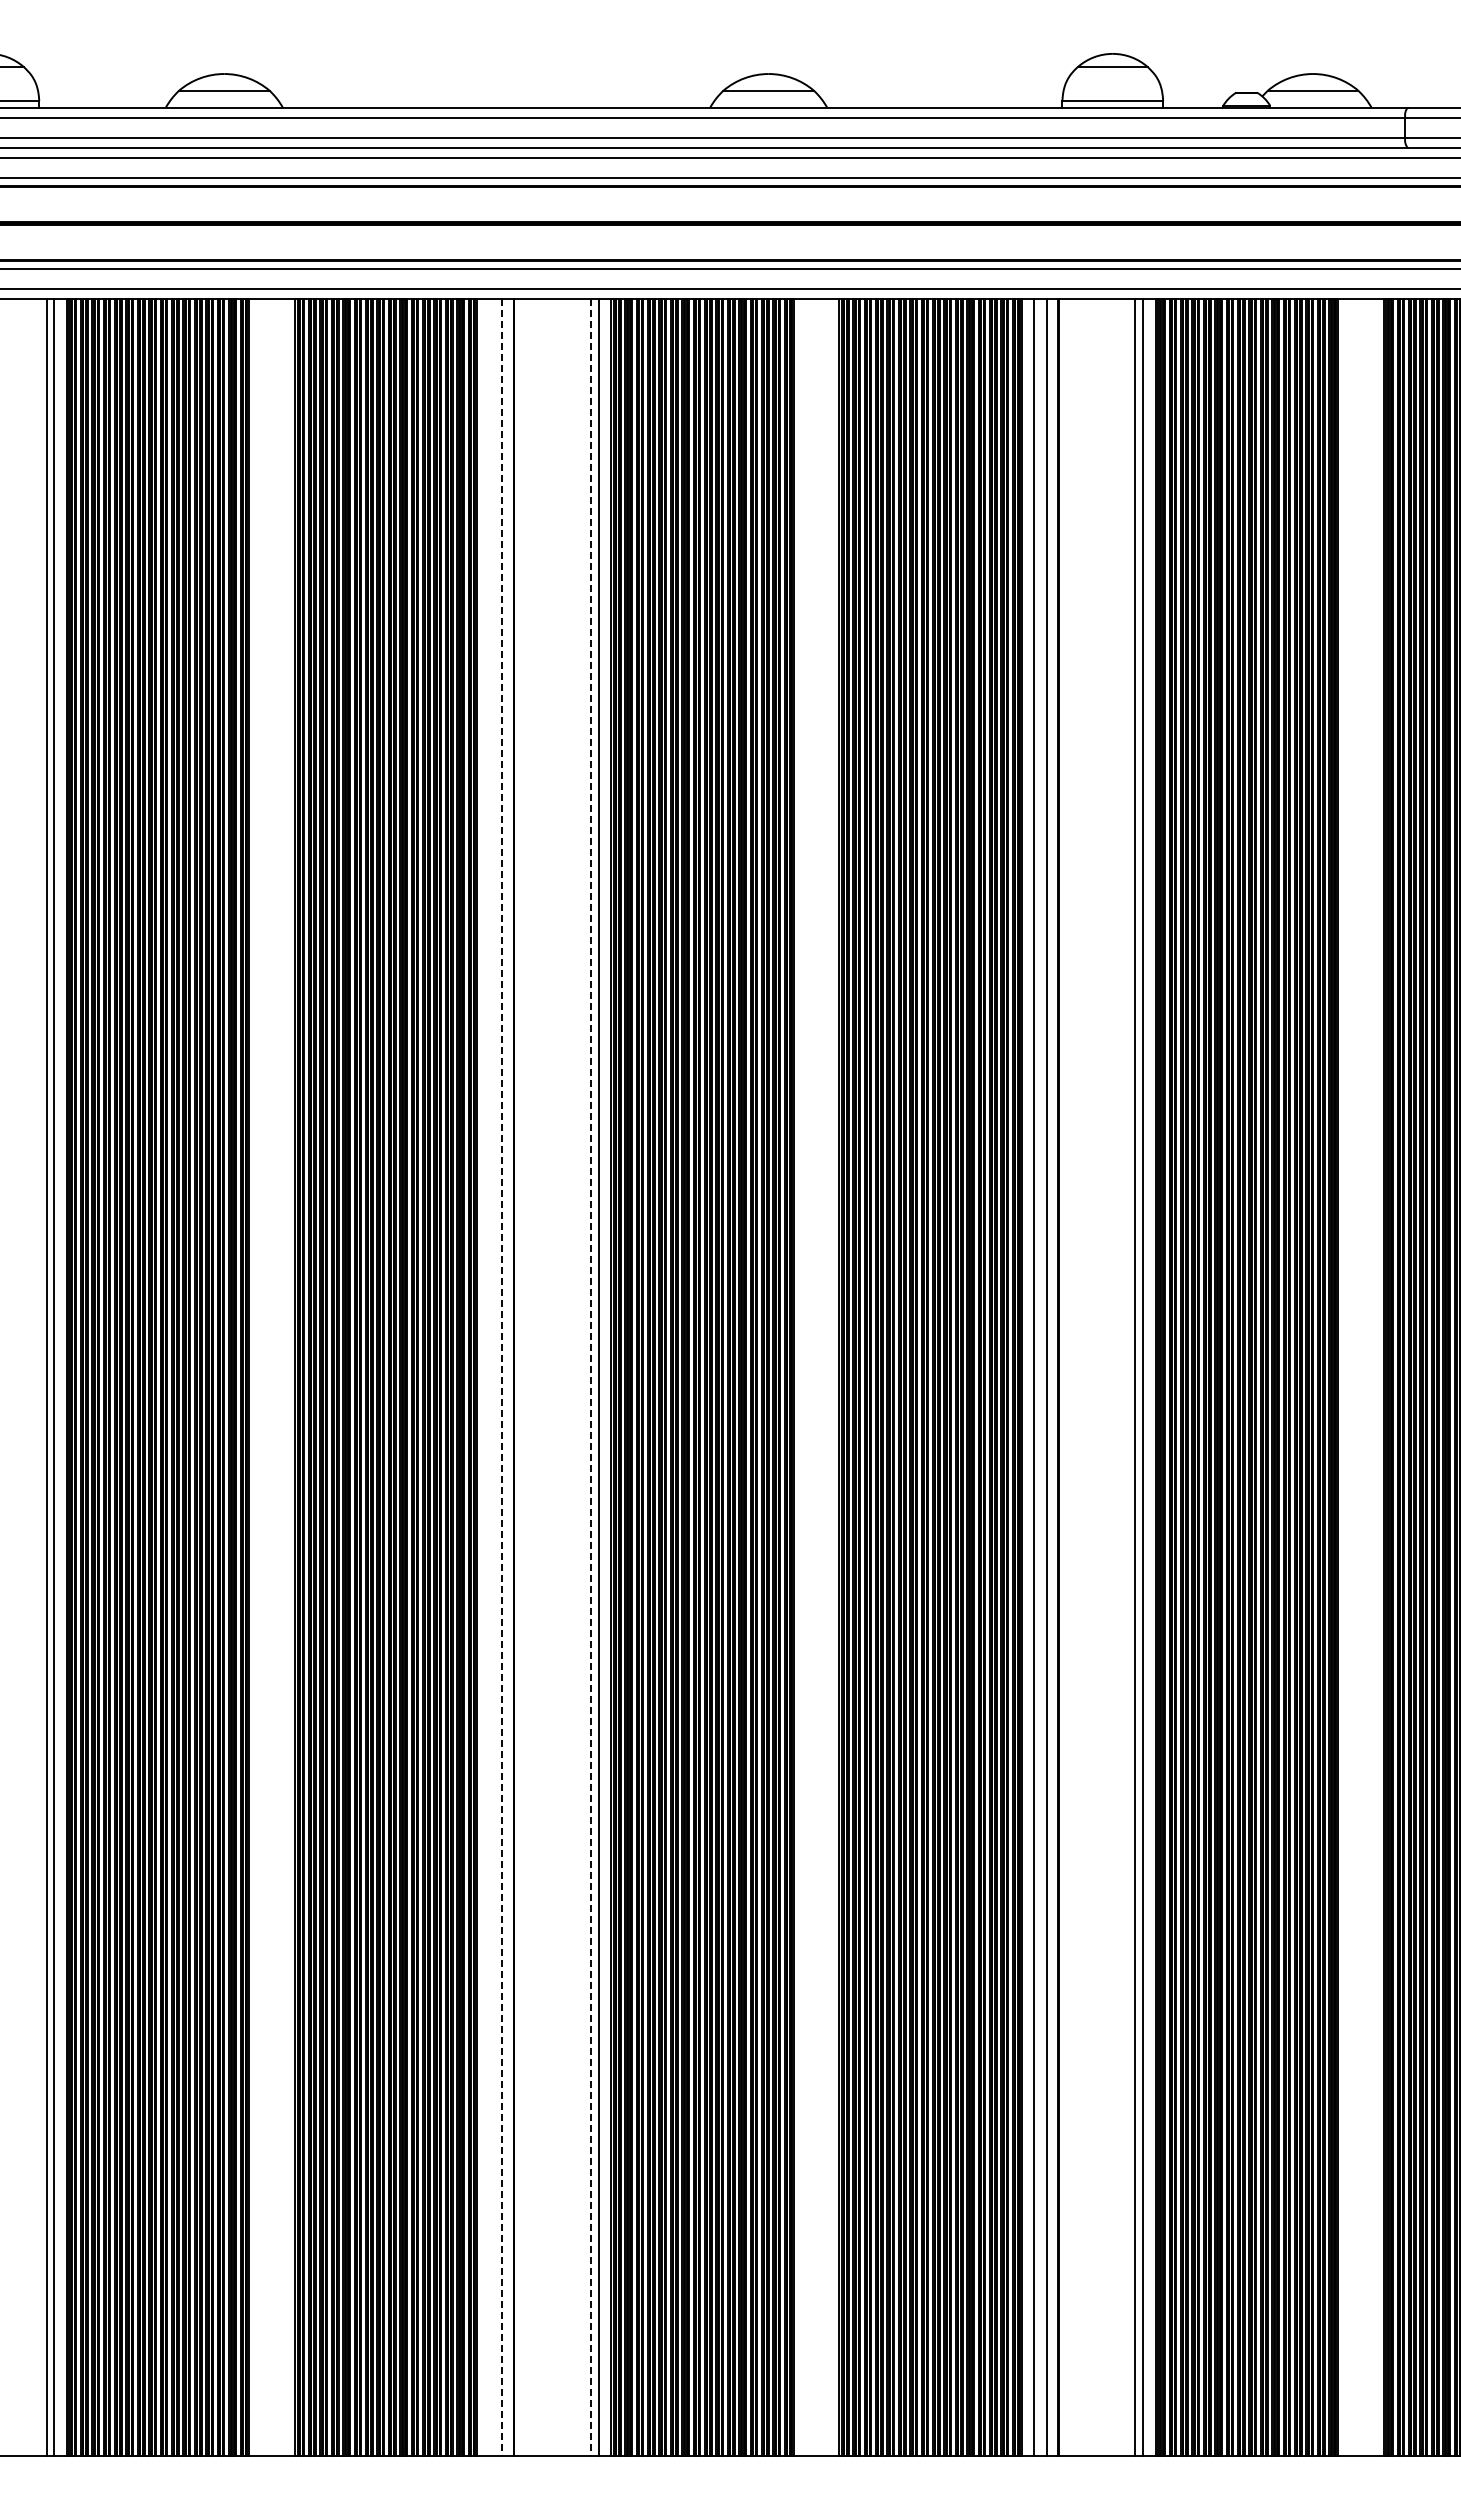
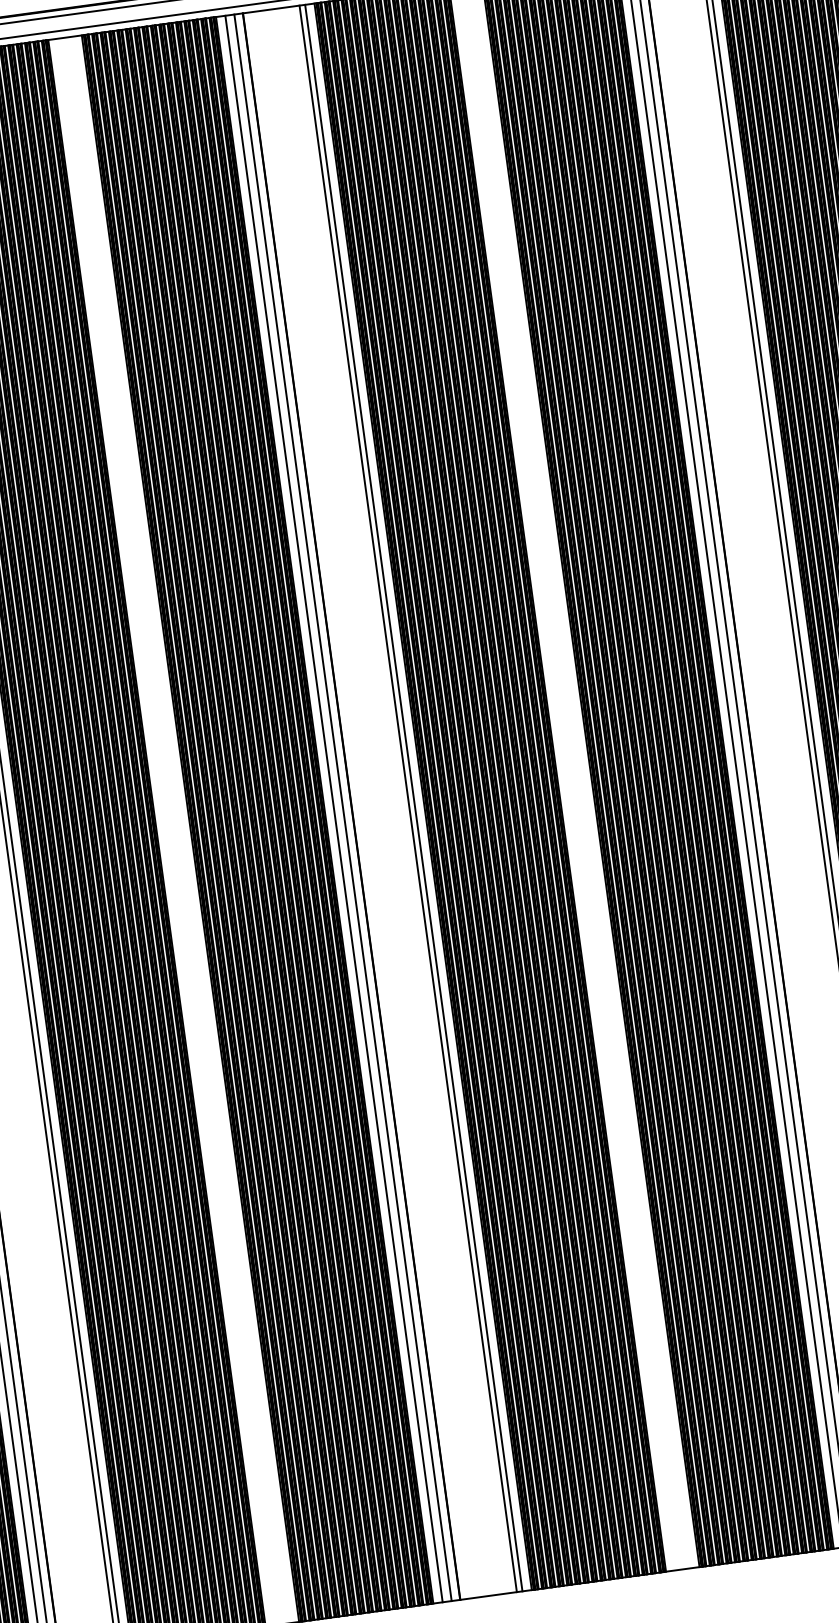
line: (490, 1377) -> (334, 808), added
line: (502, 1378) -> (343, 808), dashed -> solid
line: (590, 1378) -> (407, 799), dashed -> solid

